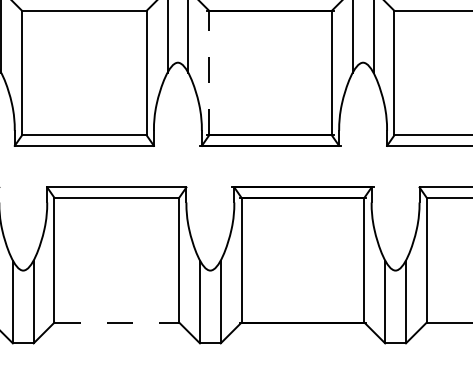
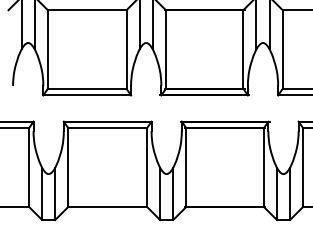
line: (208, 73) -> (165, 49), dashed -> solid
line: (118, 321) -> (108, 206), dashed -> solid

